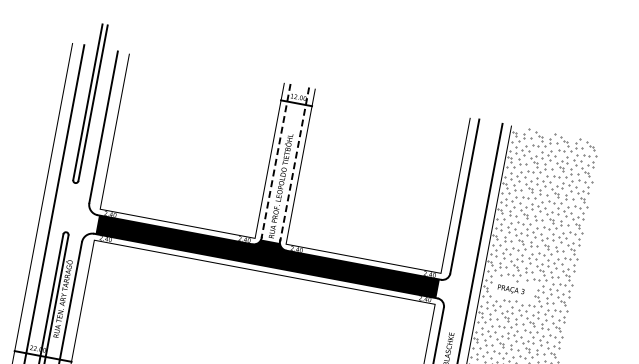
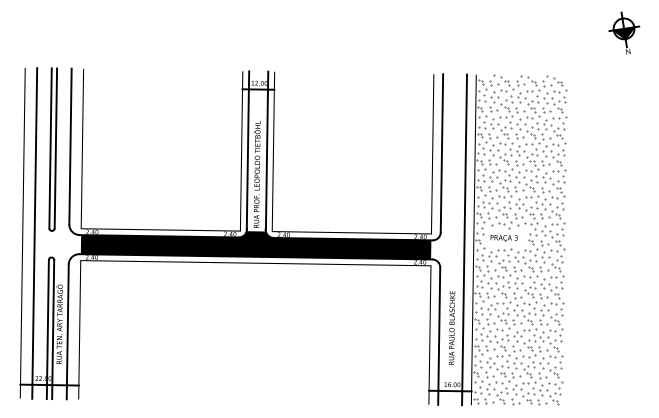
part: (89, 103) -> (52, 149), moved
line: (275, 160) -> (247, 150), dashed -> solid
line: (294, 165) -> (267, 151), dashed -> solid

